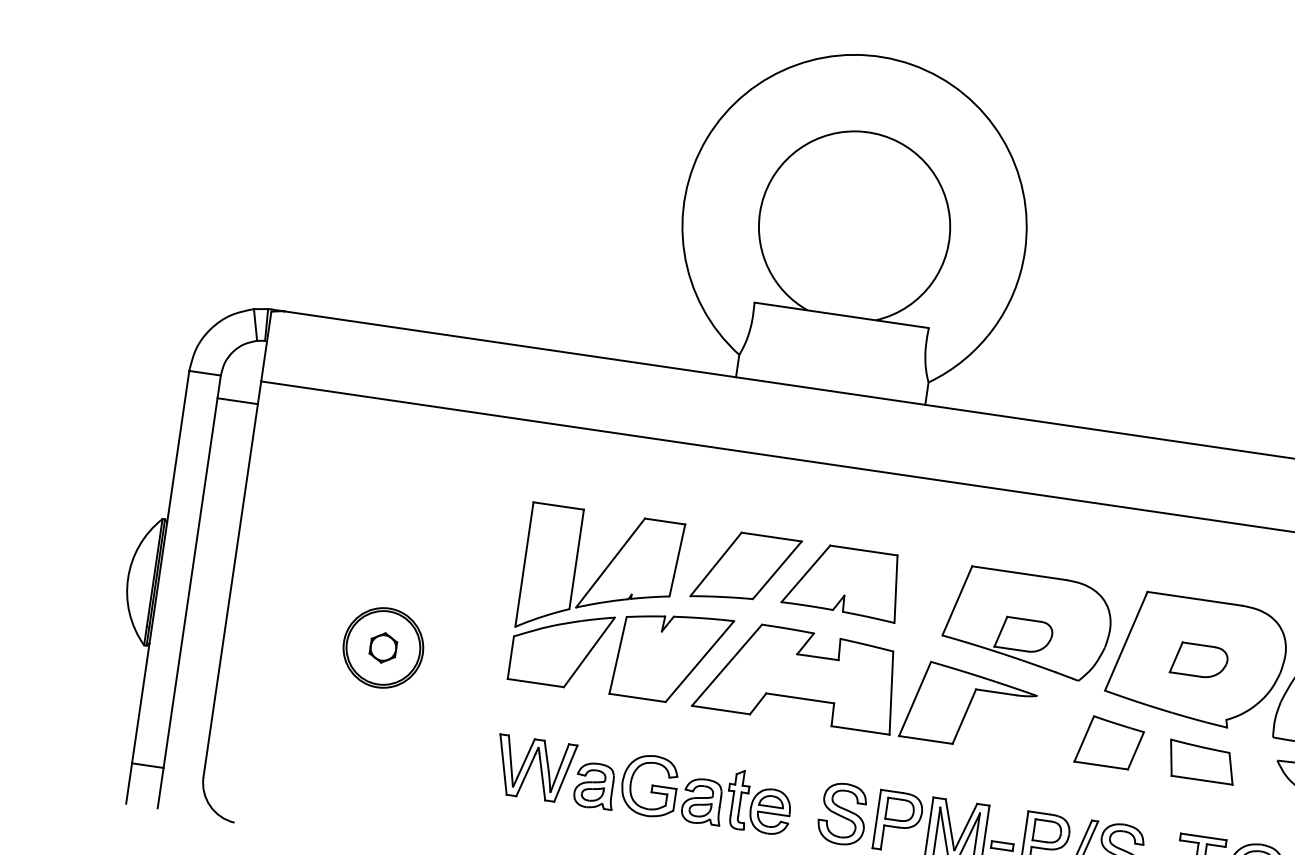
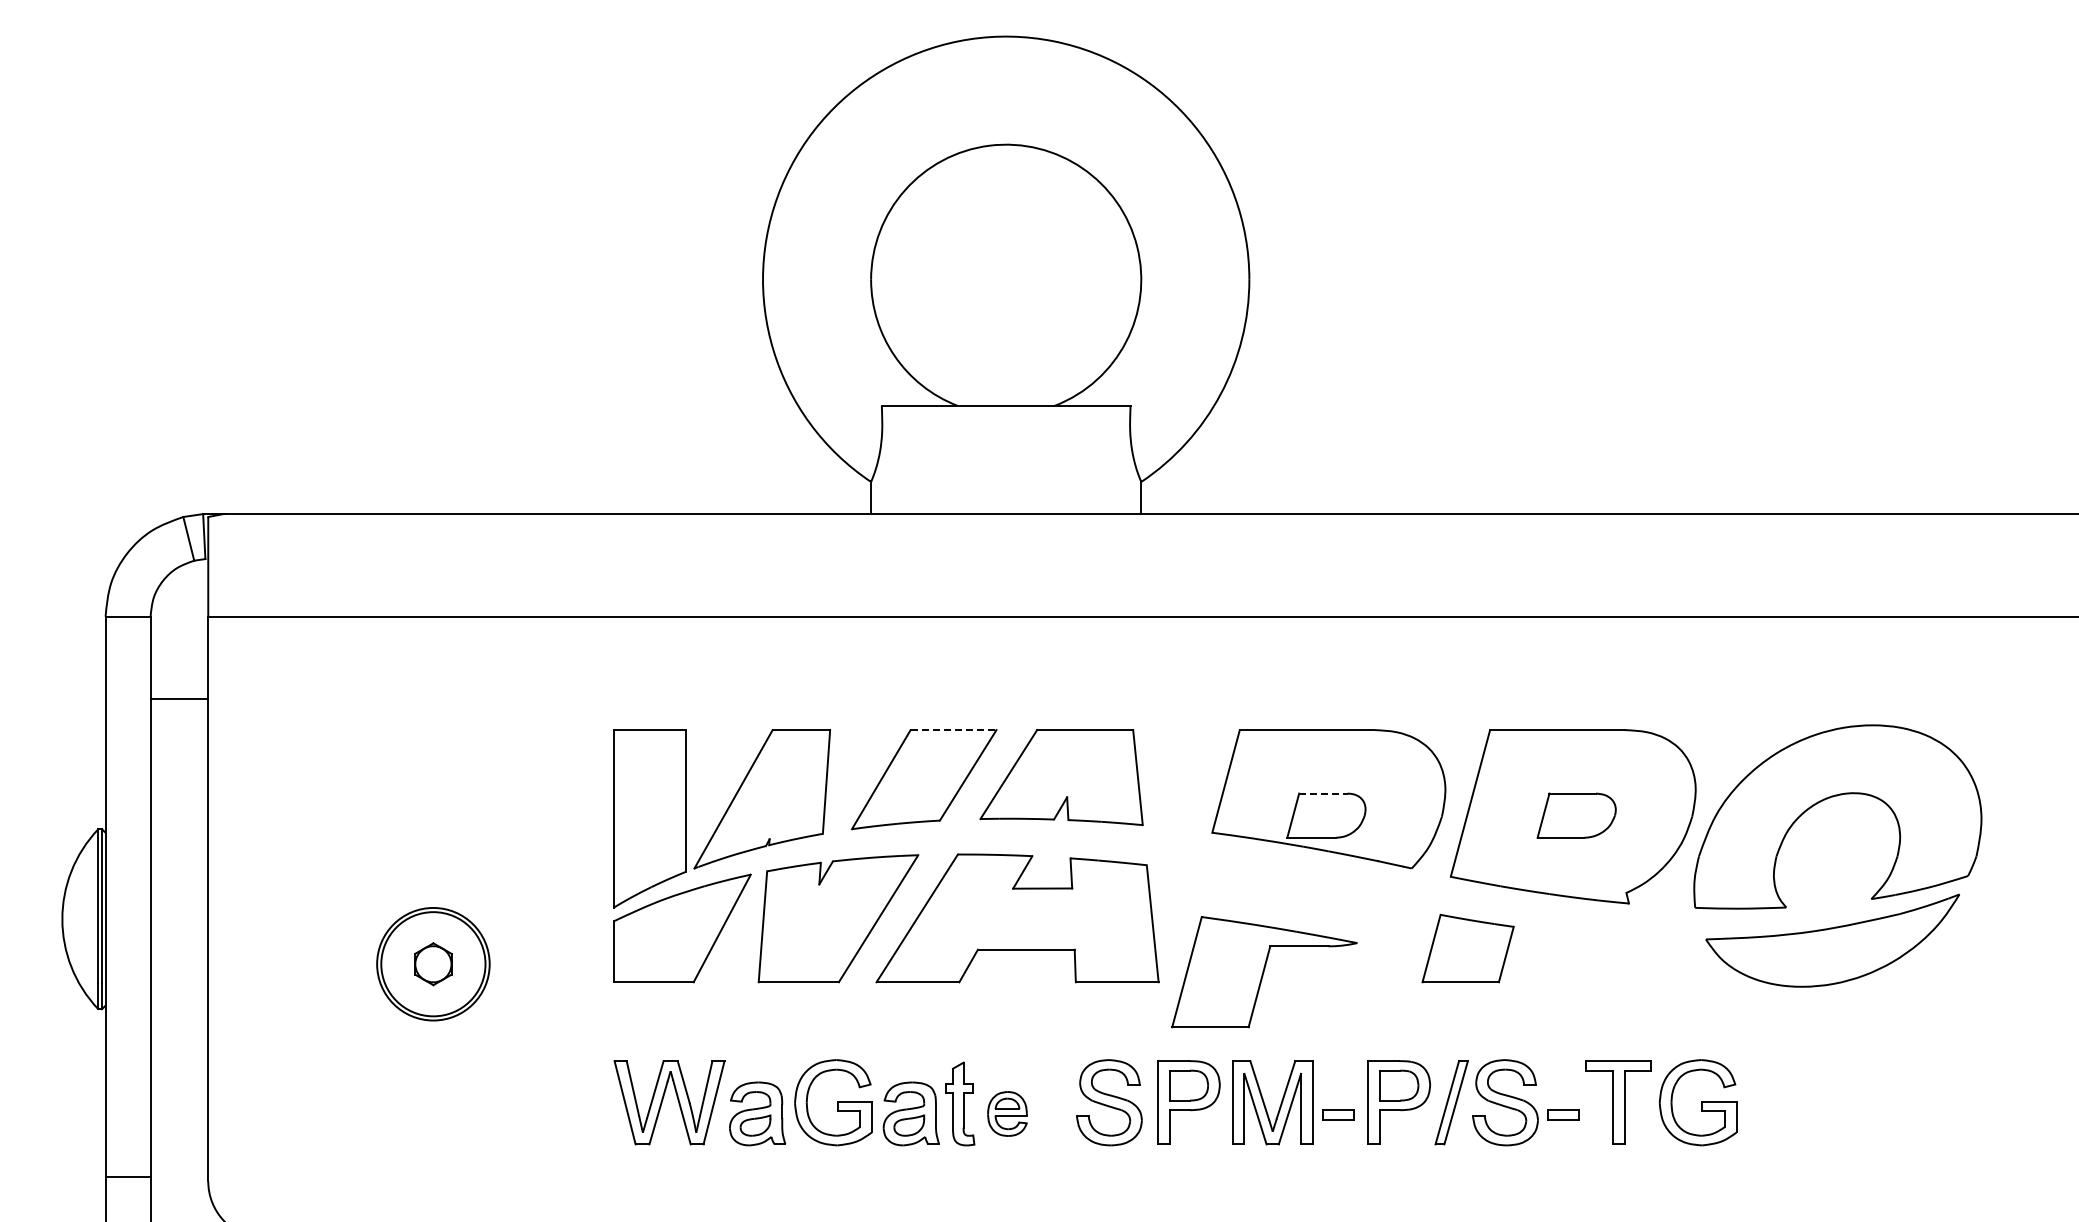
line: (237, 401) -> (179, 699), moved
line: (771, 537) -> (953, 730), solid -> dashed
line: (1024, 619) -> (1323, 793), solid -> dashed
part: (969, 707) -> (1264, 972), moved
part: (1201, 761) -> (1600, 956), removed
part: (770, 811) -> (1007, 1113), size x0.7

